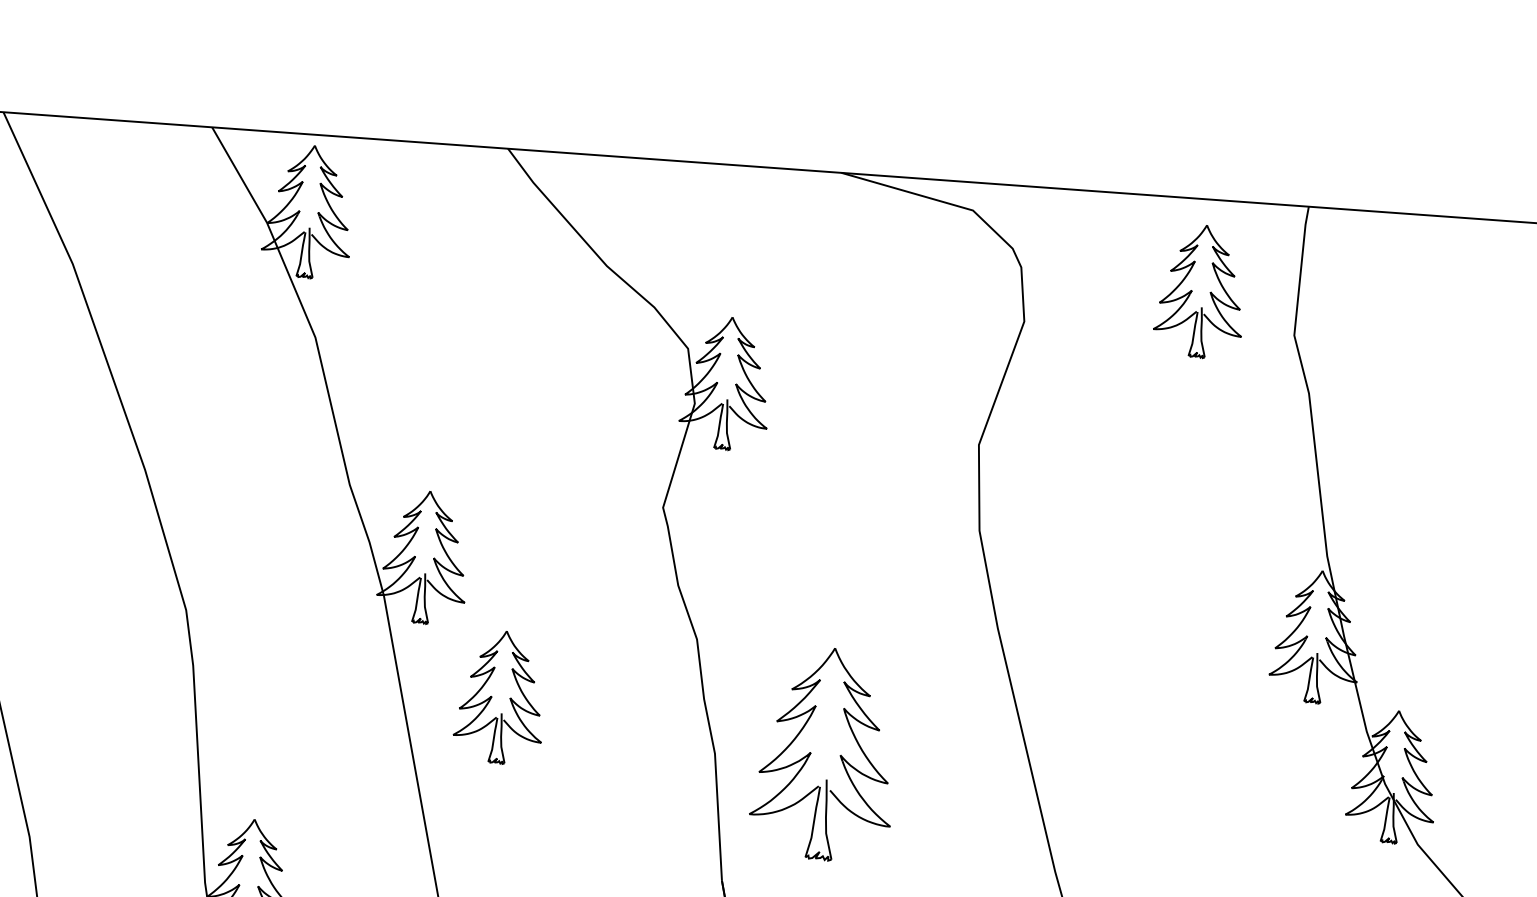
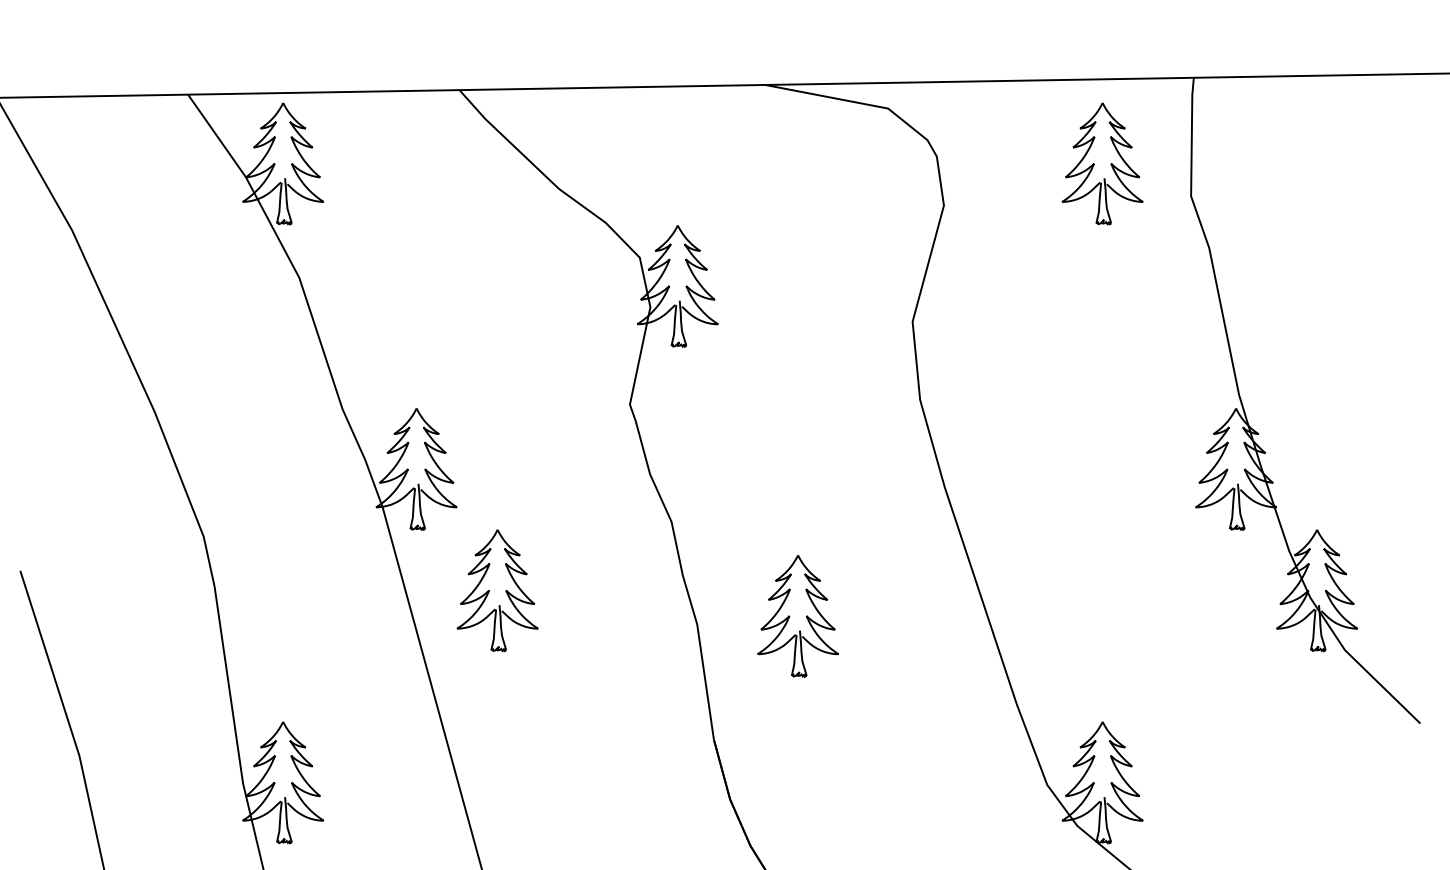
part: (824, 754) -> (797, 616), size x0.62

